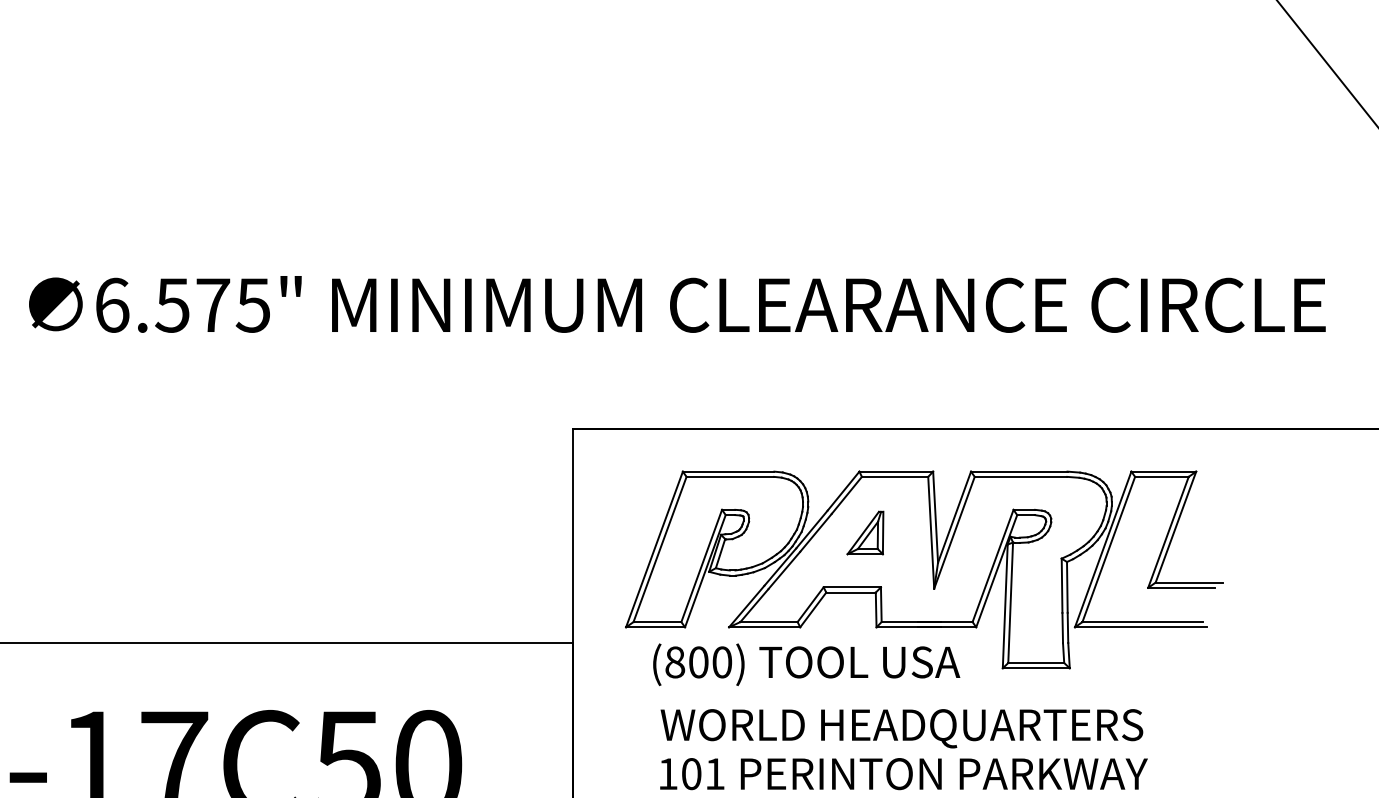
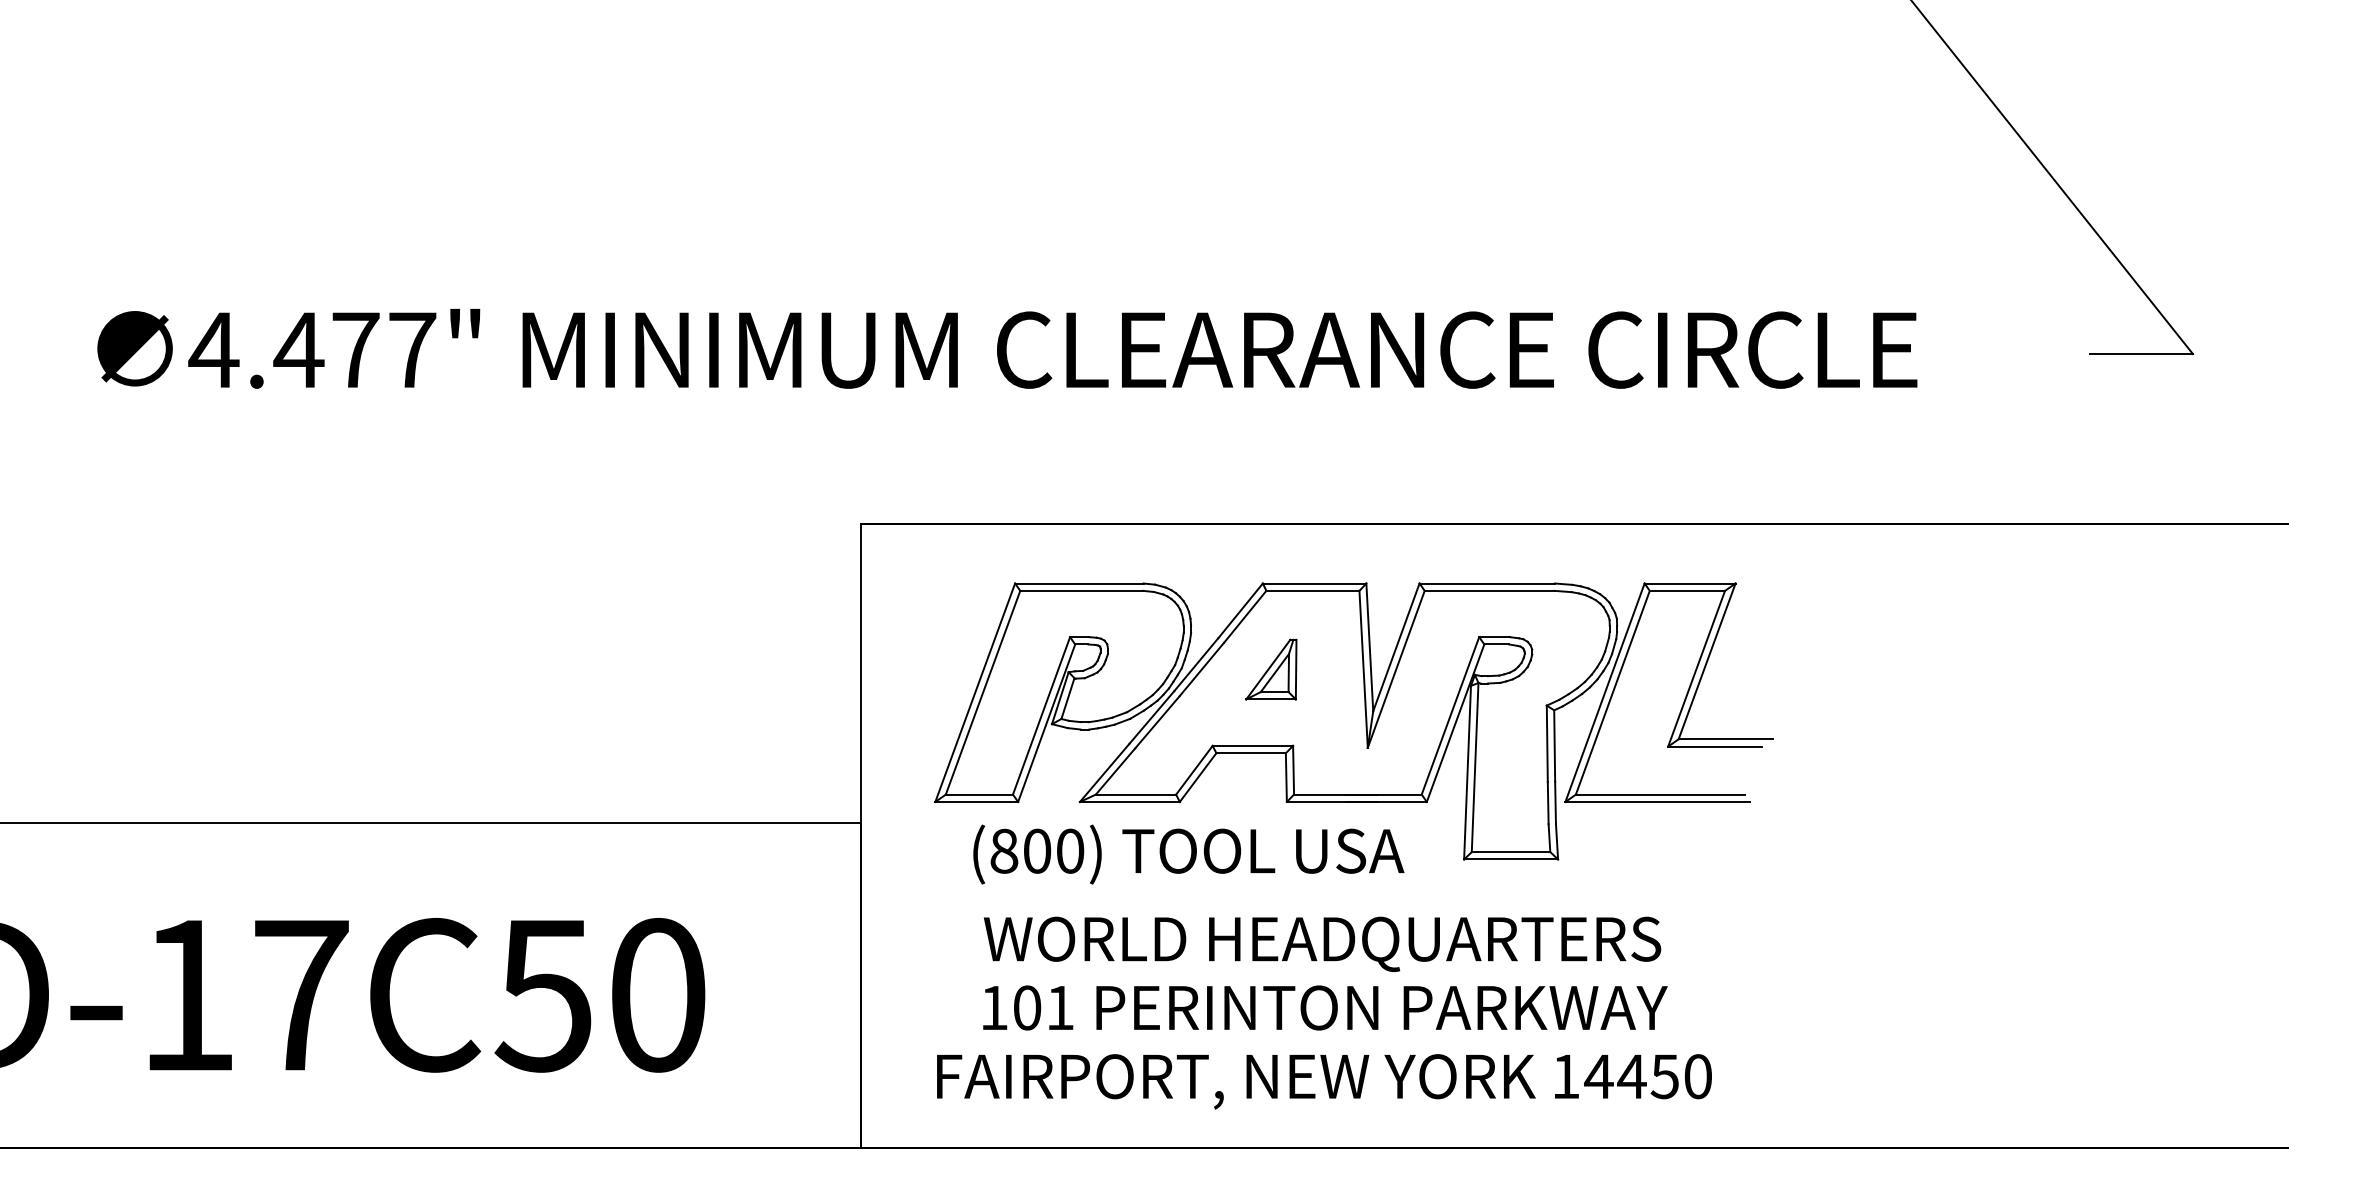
text: (182, 304) -> (312, 349), 6.575" -> 4.477"

